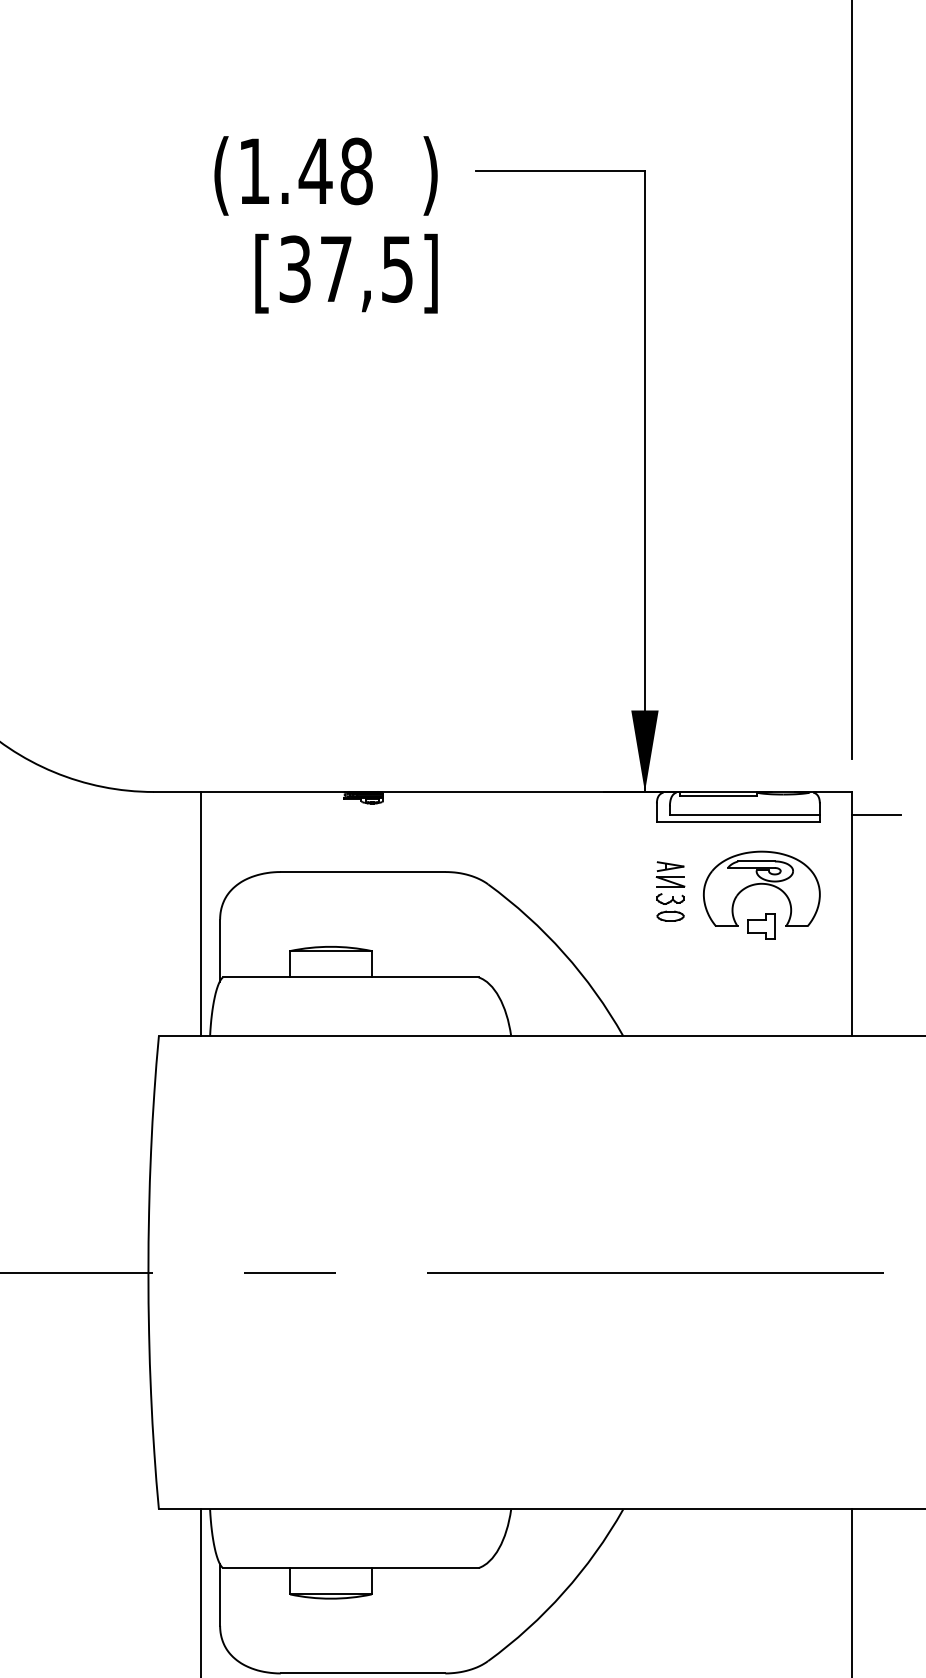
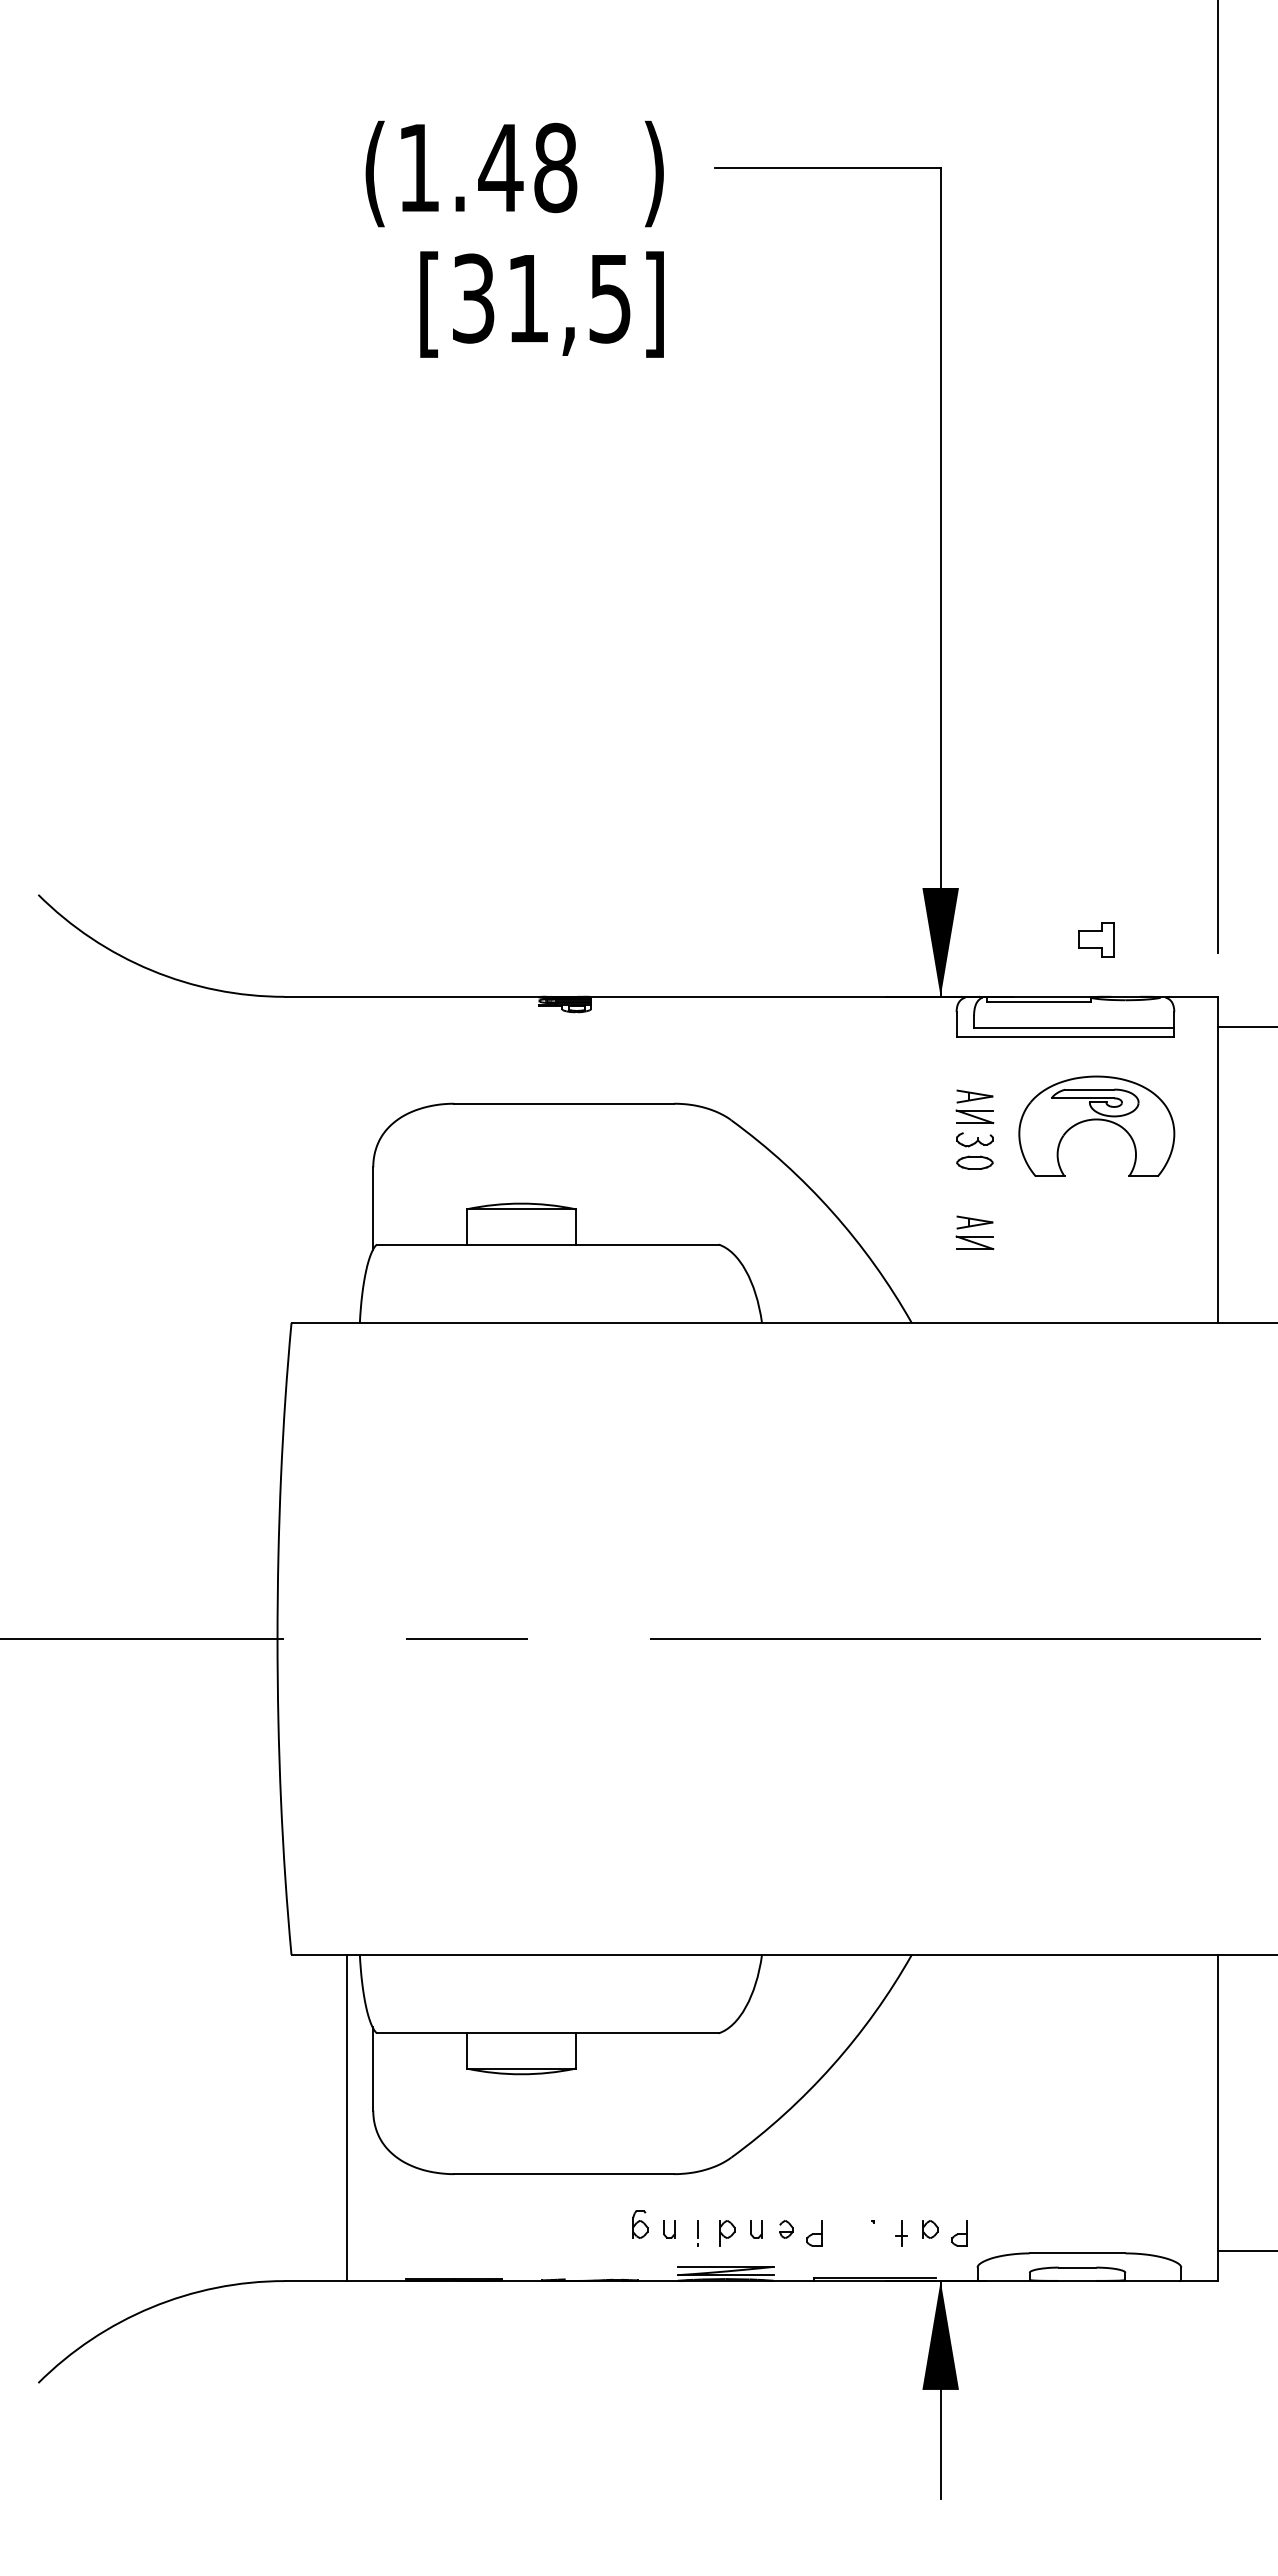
text: (336, 269) -> (528, 298), [37,5] -> [31,5]
line: (200, 913) -> (347, 1159), removed
part: (761, 926) -> (1096, 939), moved
part: (670, 968) -> (974, 1232), added

